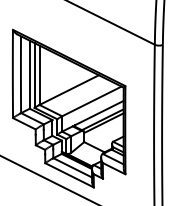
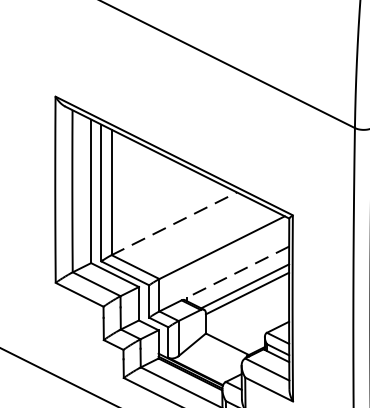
line: (69, 89) -> (174, 222), solid -> dashed
line: (98, 113) -> (236, 273), solid -> dashed

